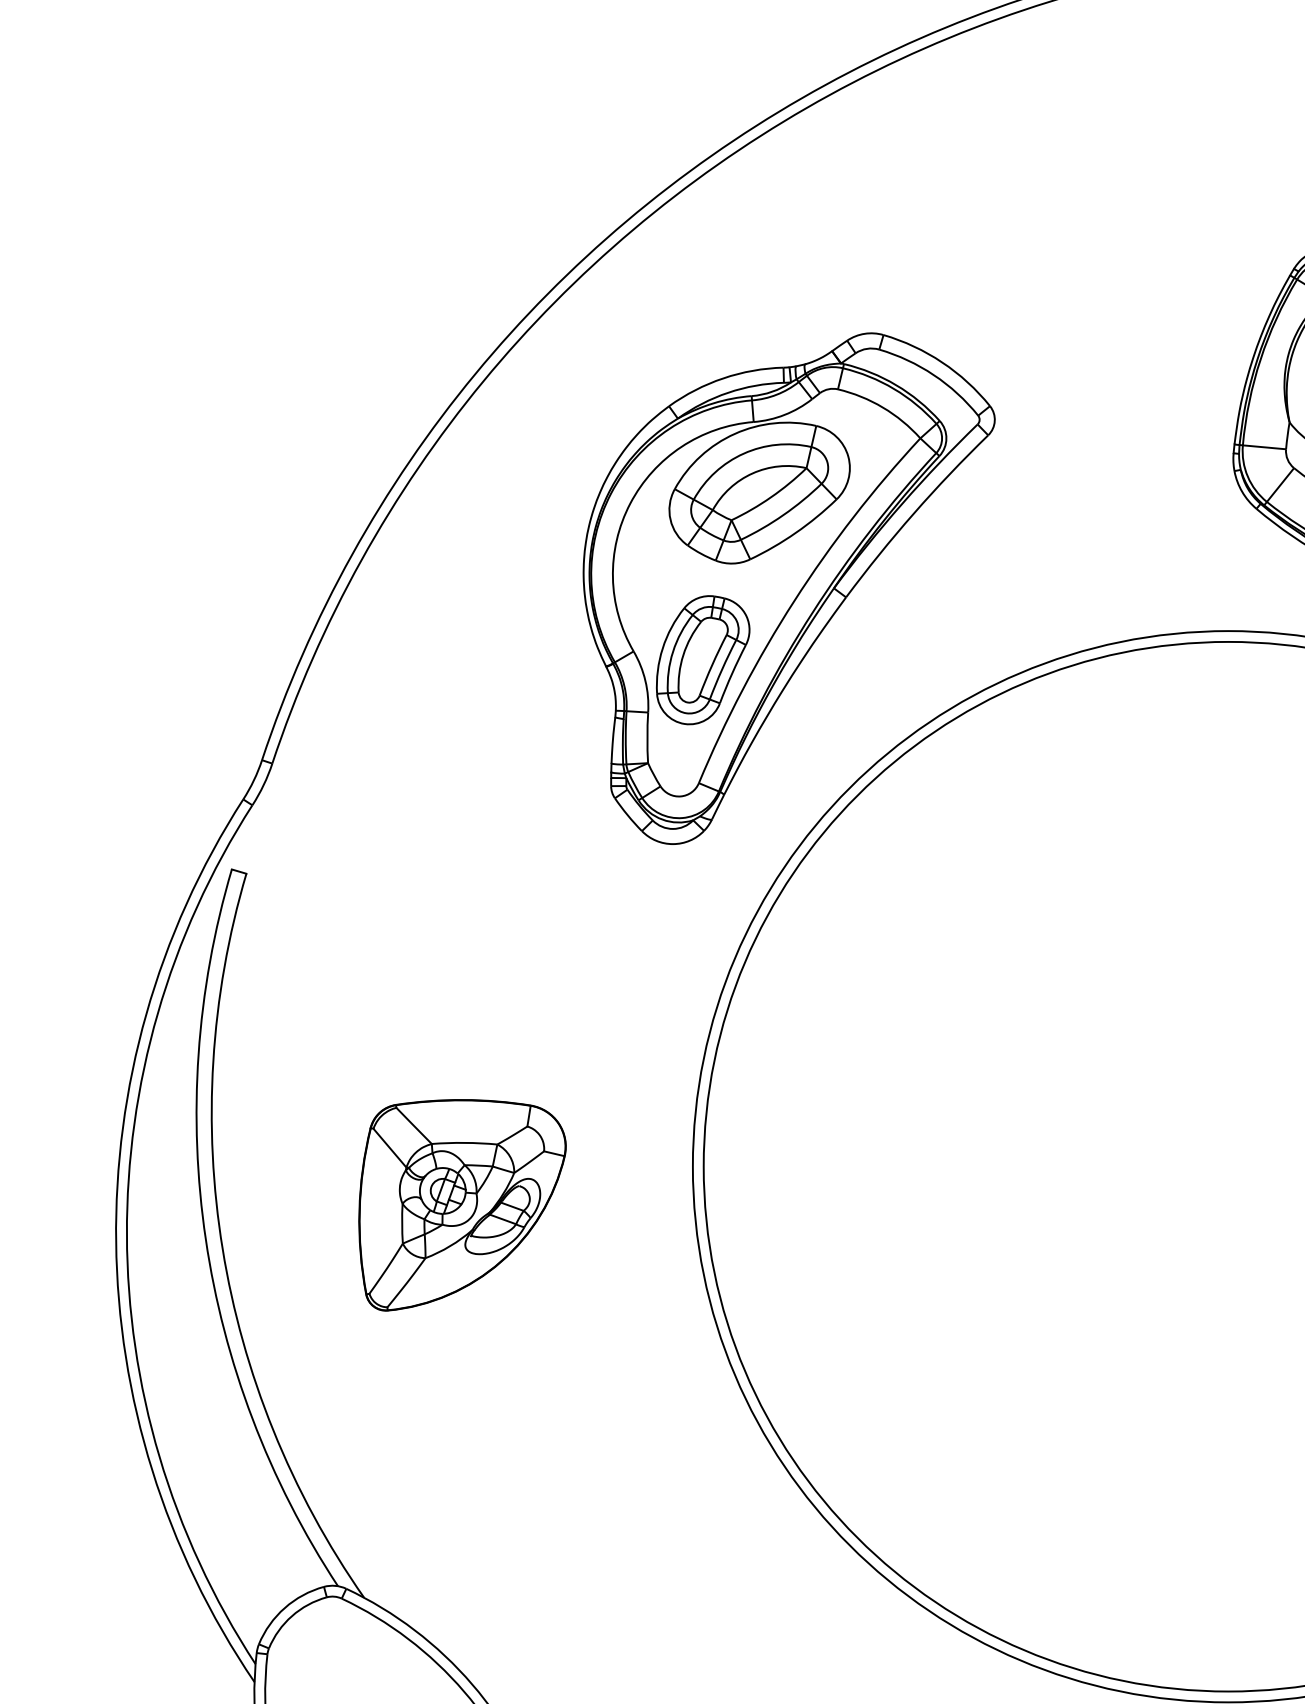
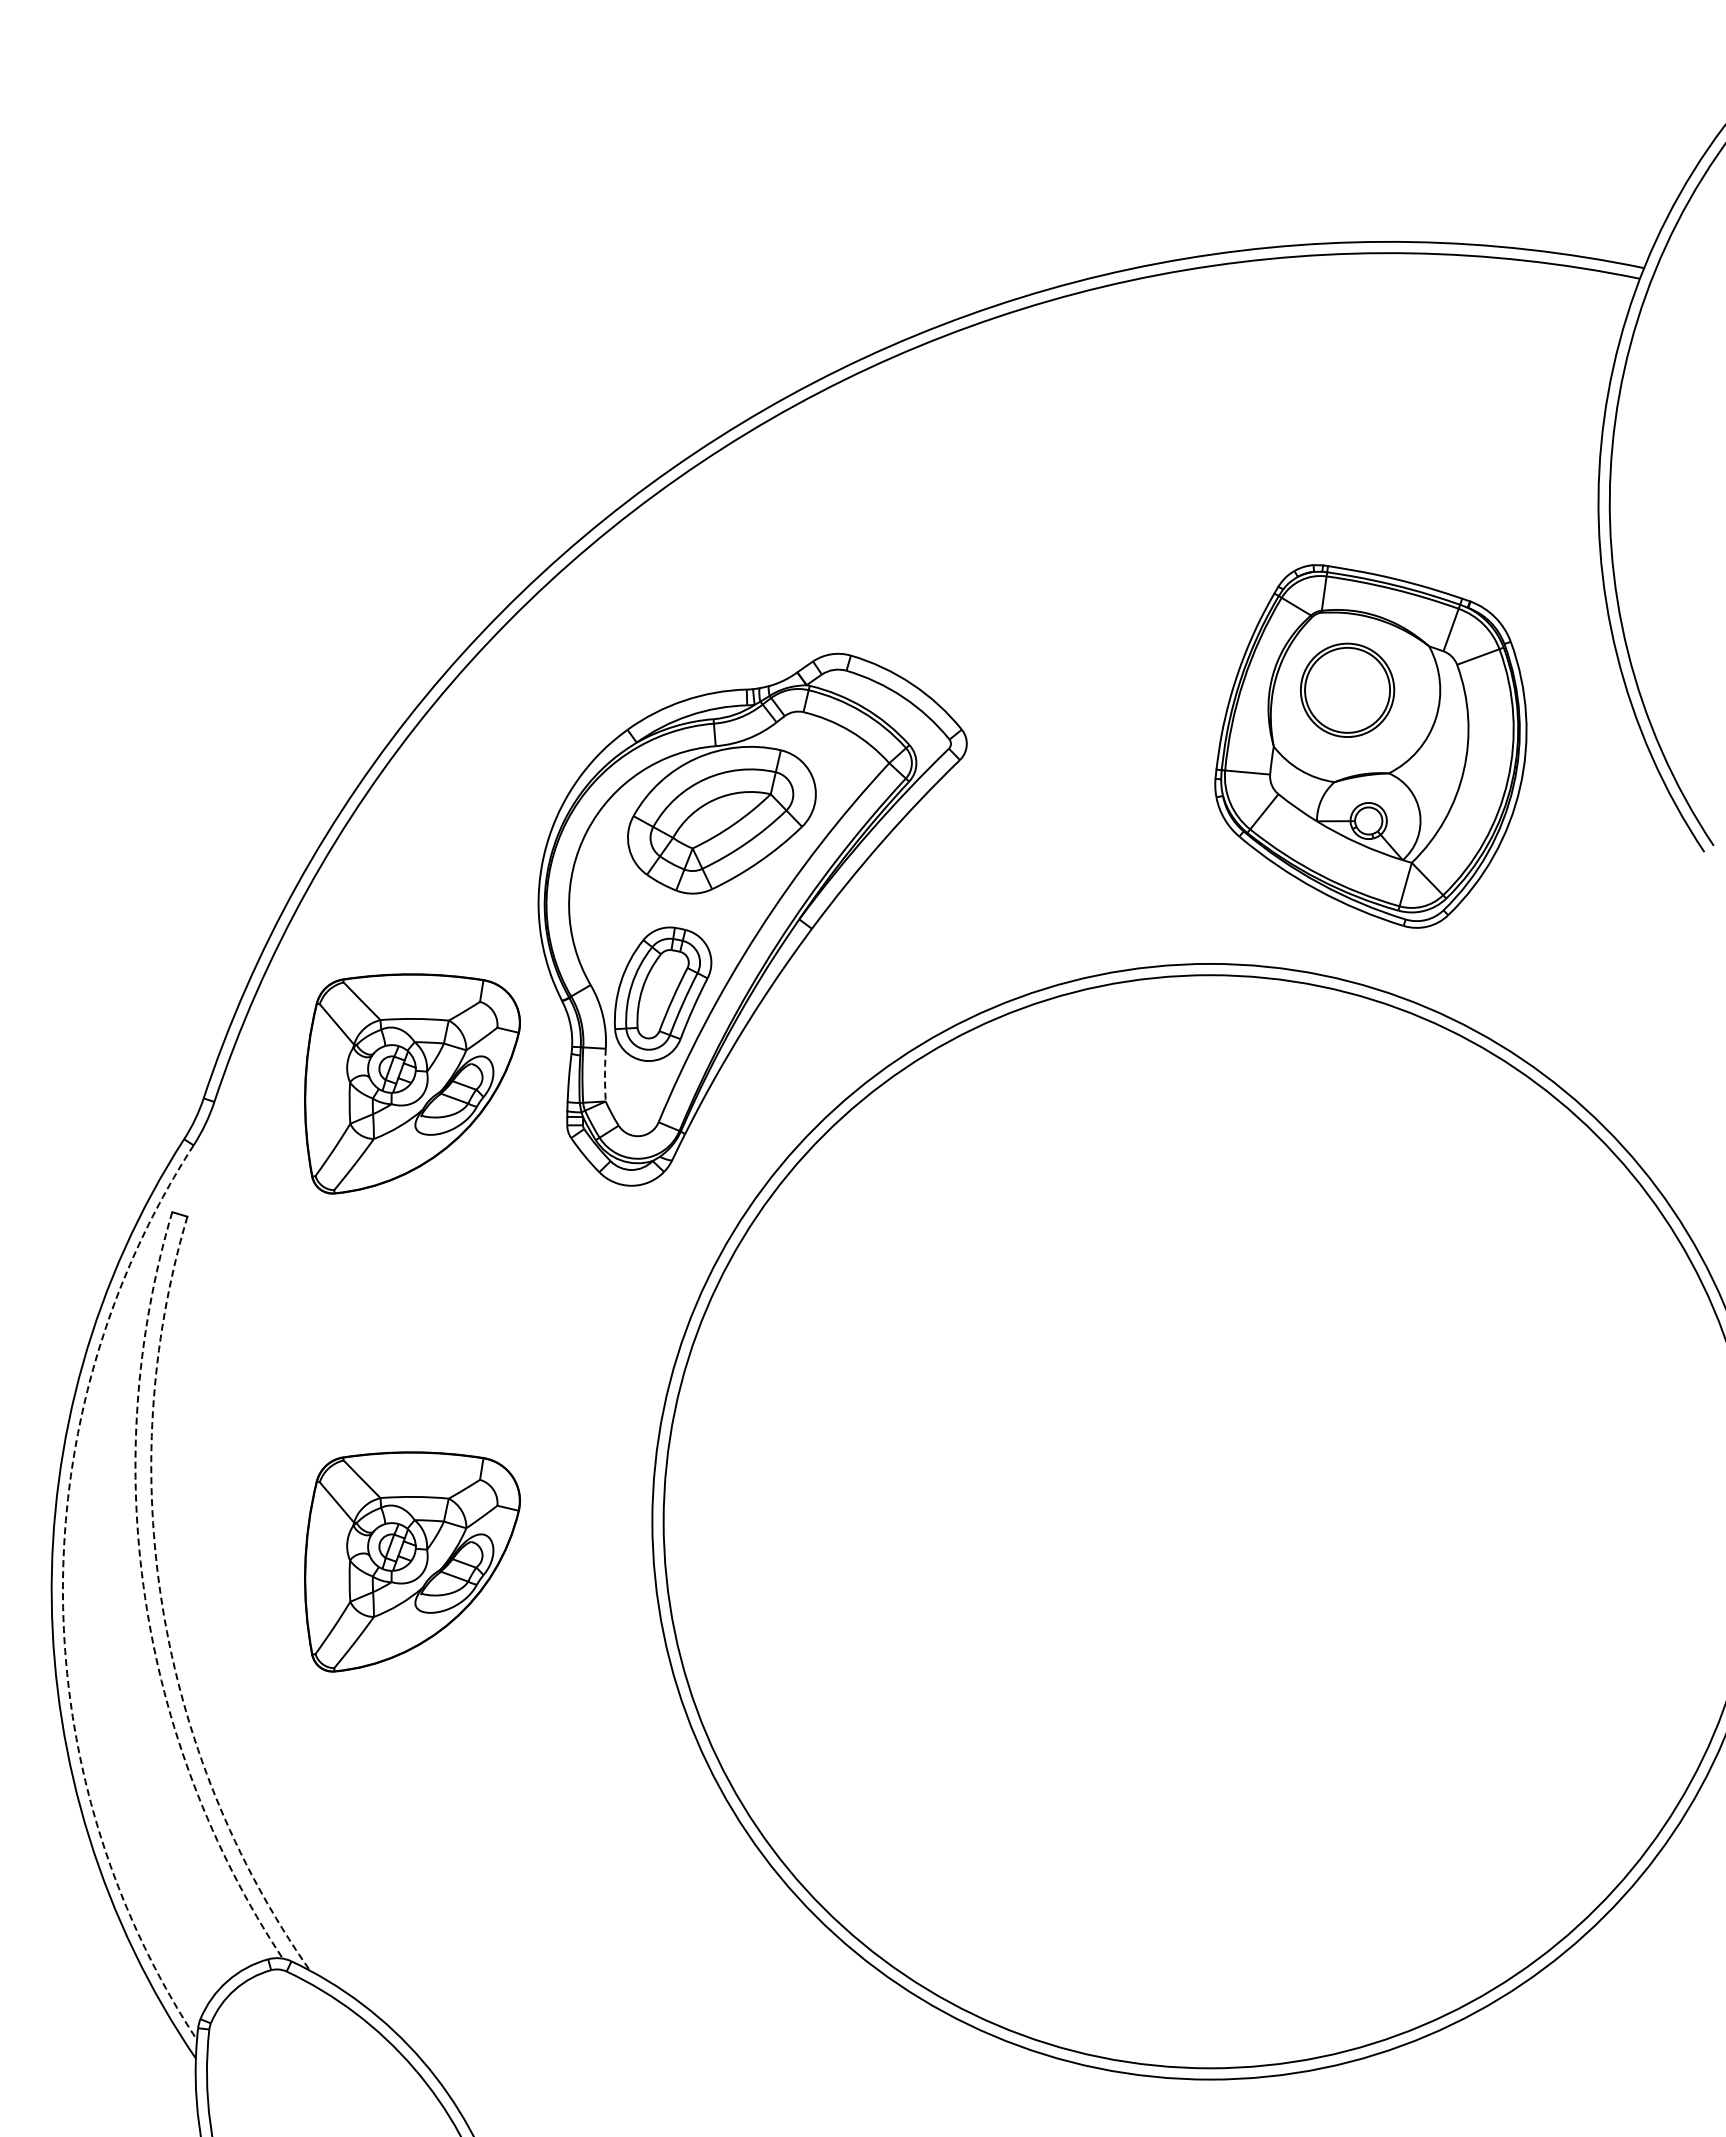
arc: (647, 738) -> (605, 1075), solid -> dashed
part: (462, 745) -> (412, 1083), added
arc: (126, 1235) -> (62, 1593), solid -> dashed
arc: (206, 1239) -> (145, 1597), solid -> dashed
arc: (222, 1249) -> (162, 1607), solid -> dashed

